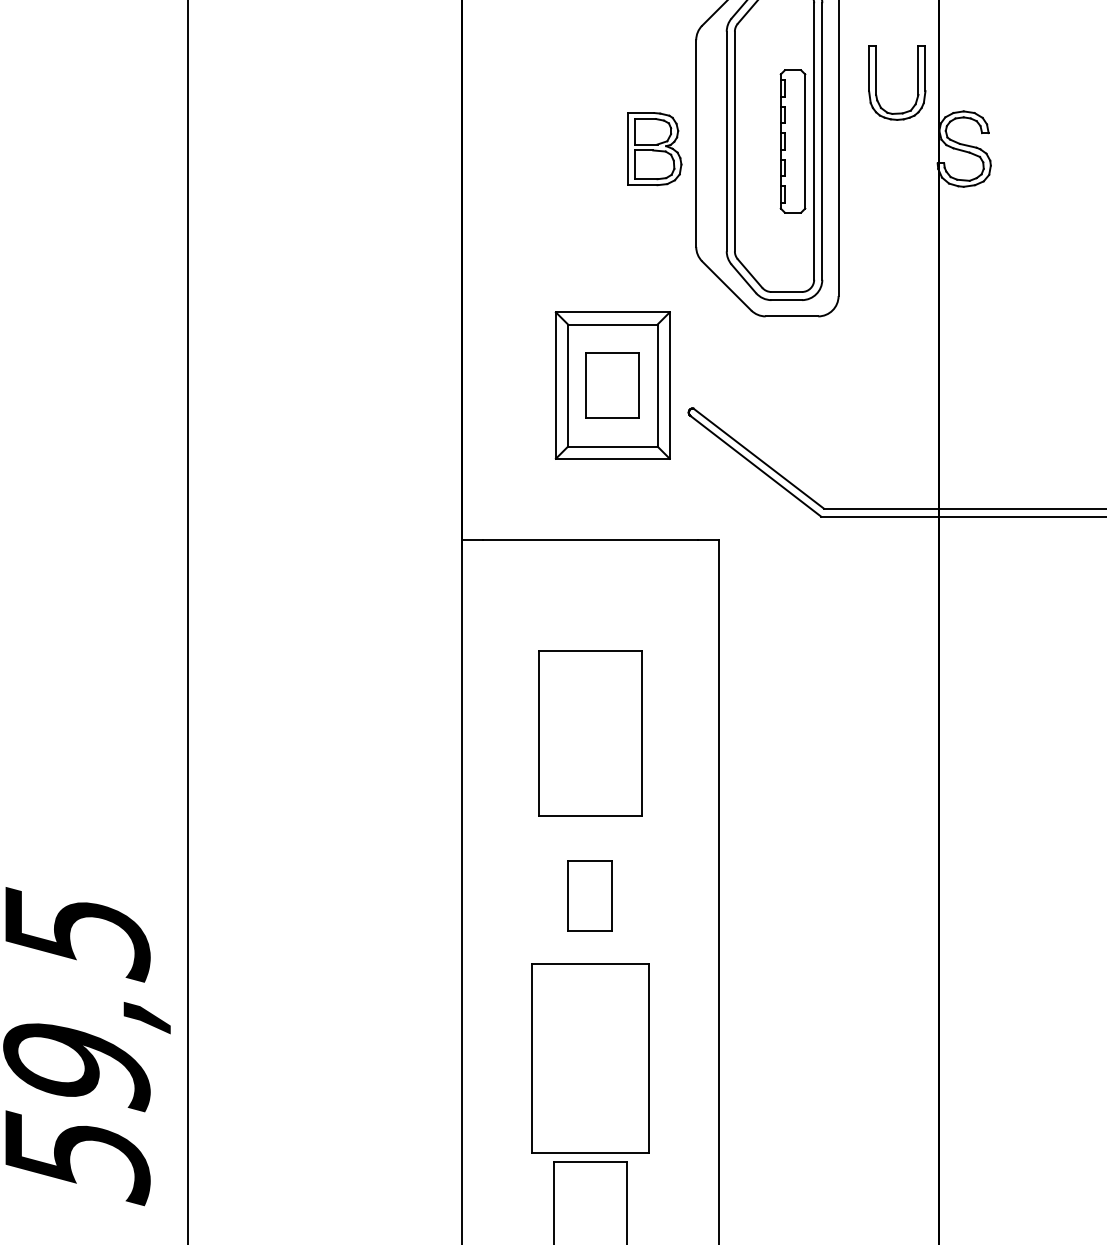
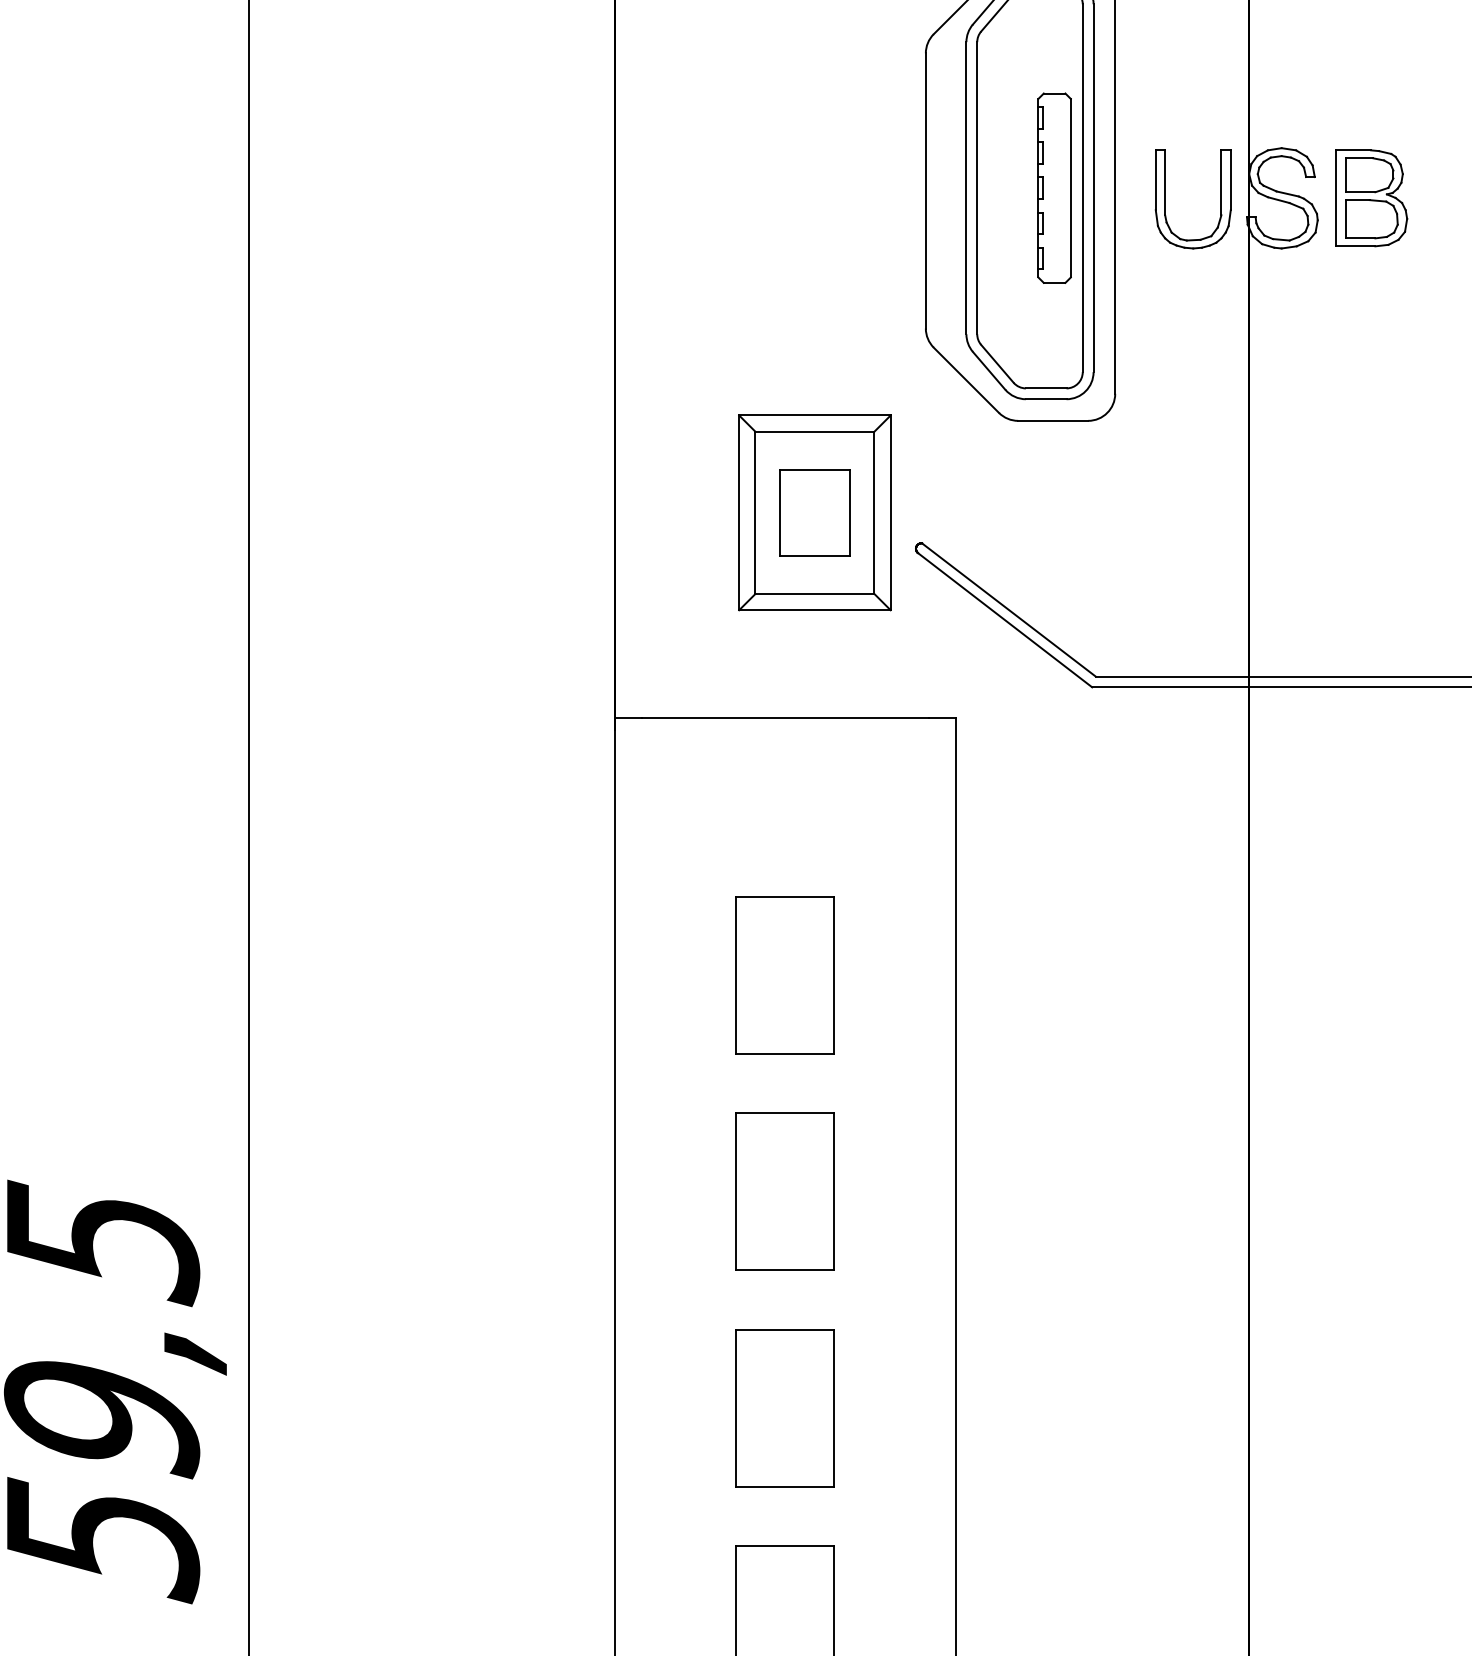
part: (876, 83) -> (1165, 199), moved
part: (654, 149) -> (1371, 198), moved
part: (589, 733) -> (784, 975), size x0.71
part: (589, 895) -> (784, 1191), size x1.67
part: (589, 1058) -> (784, 1408), size x0.62

